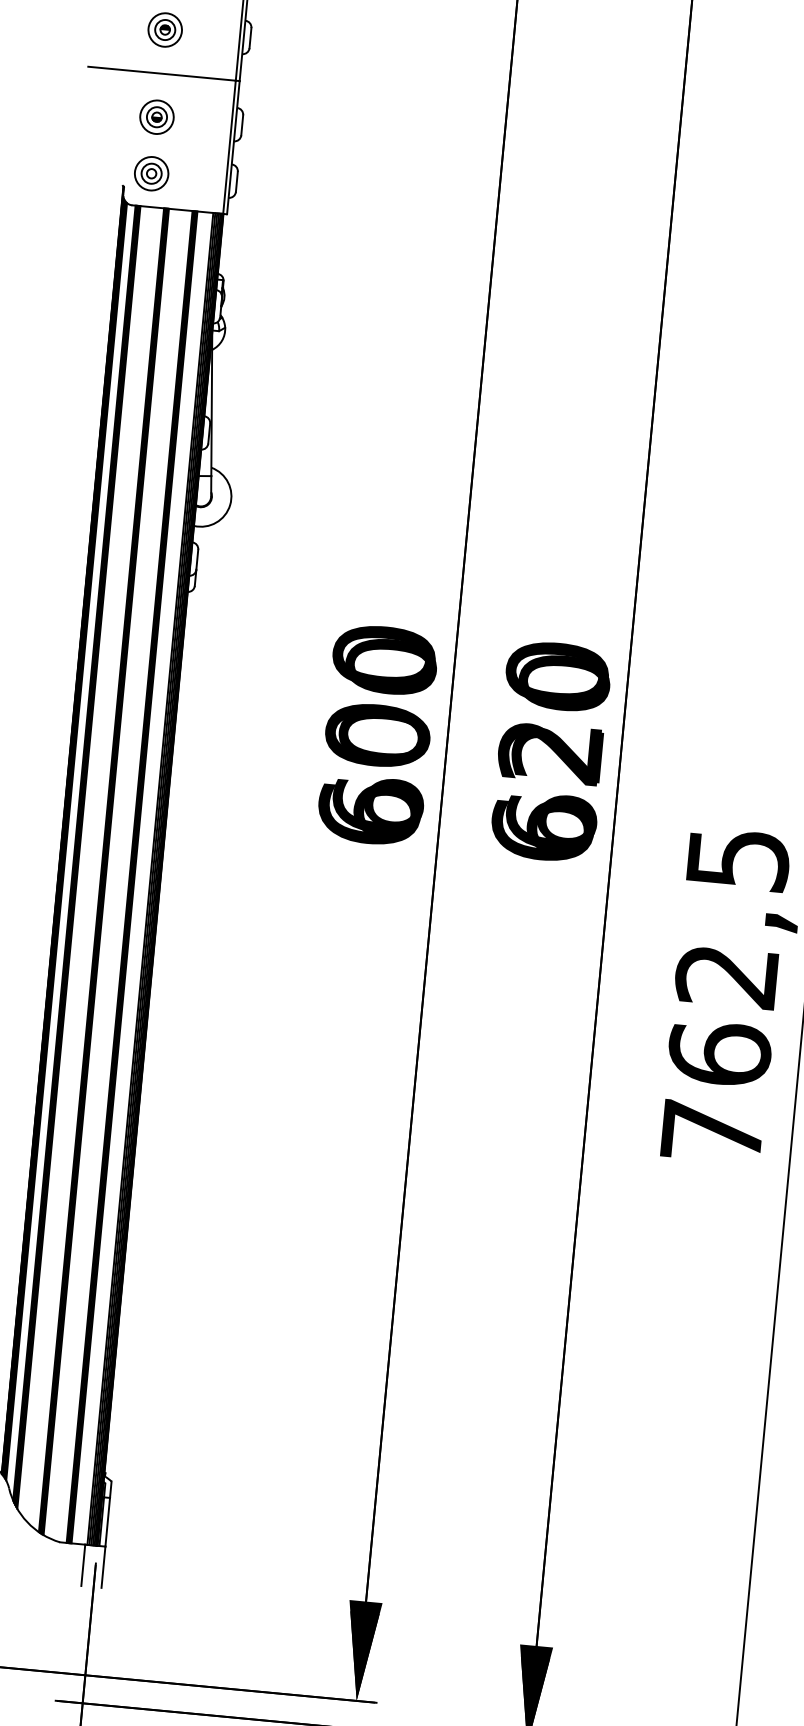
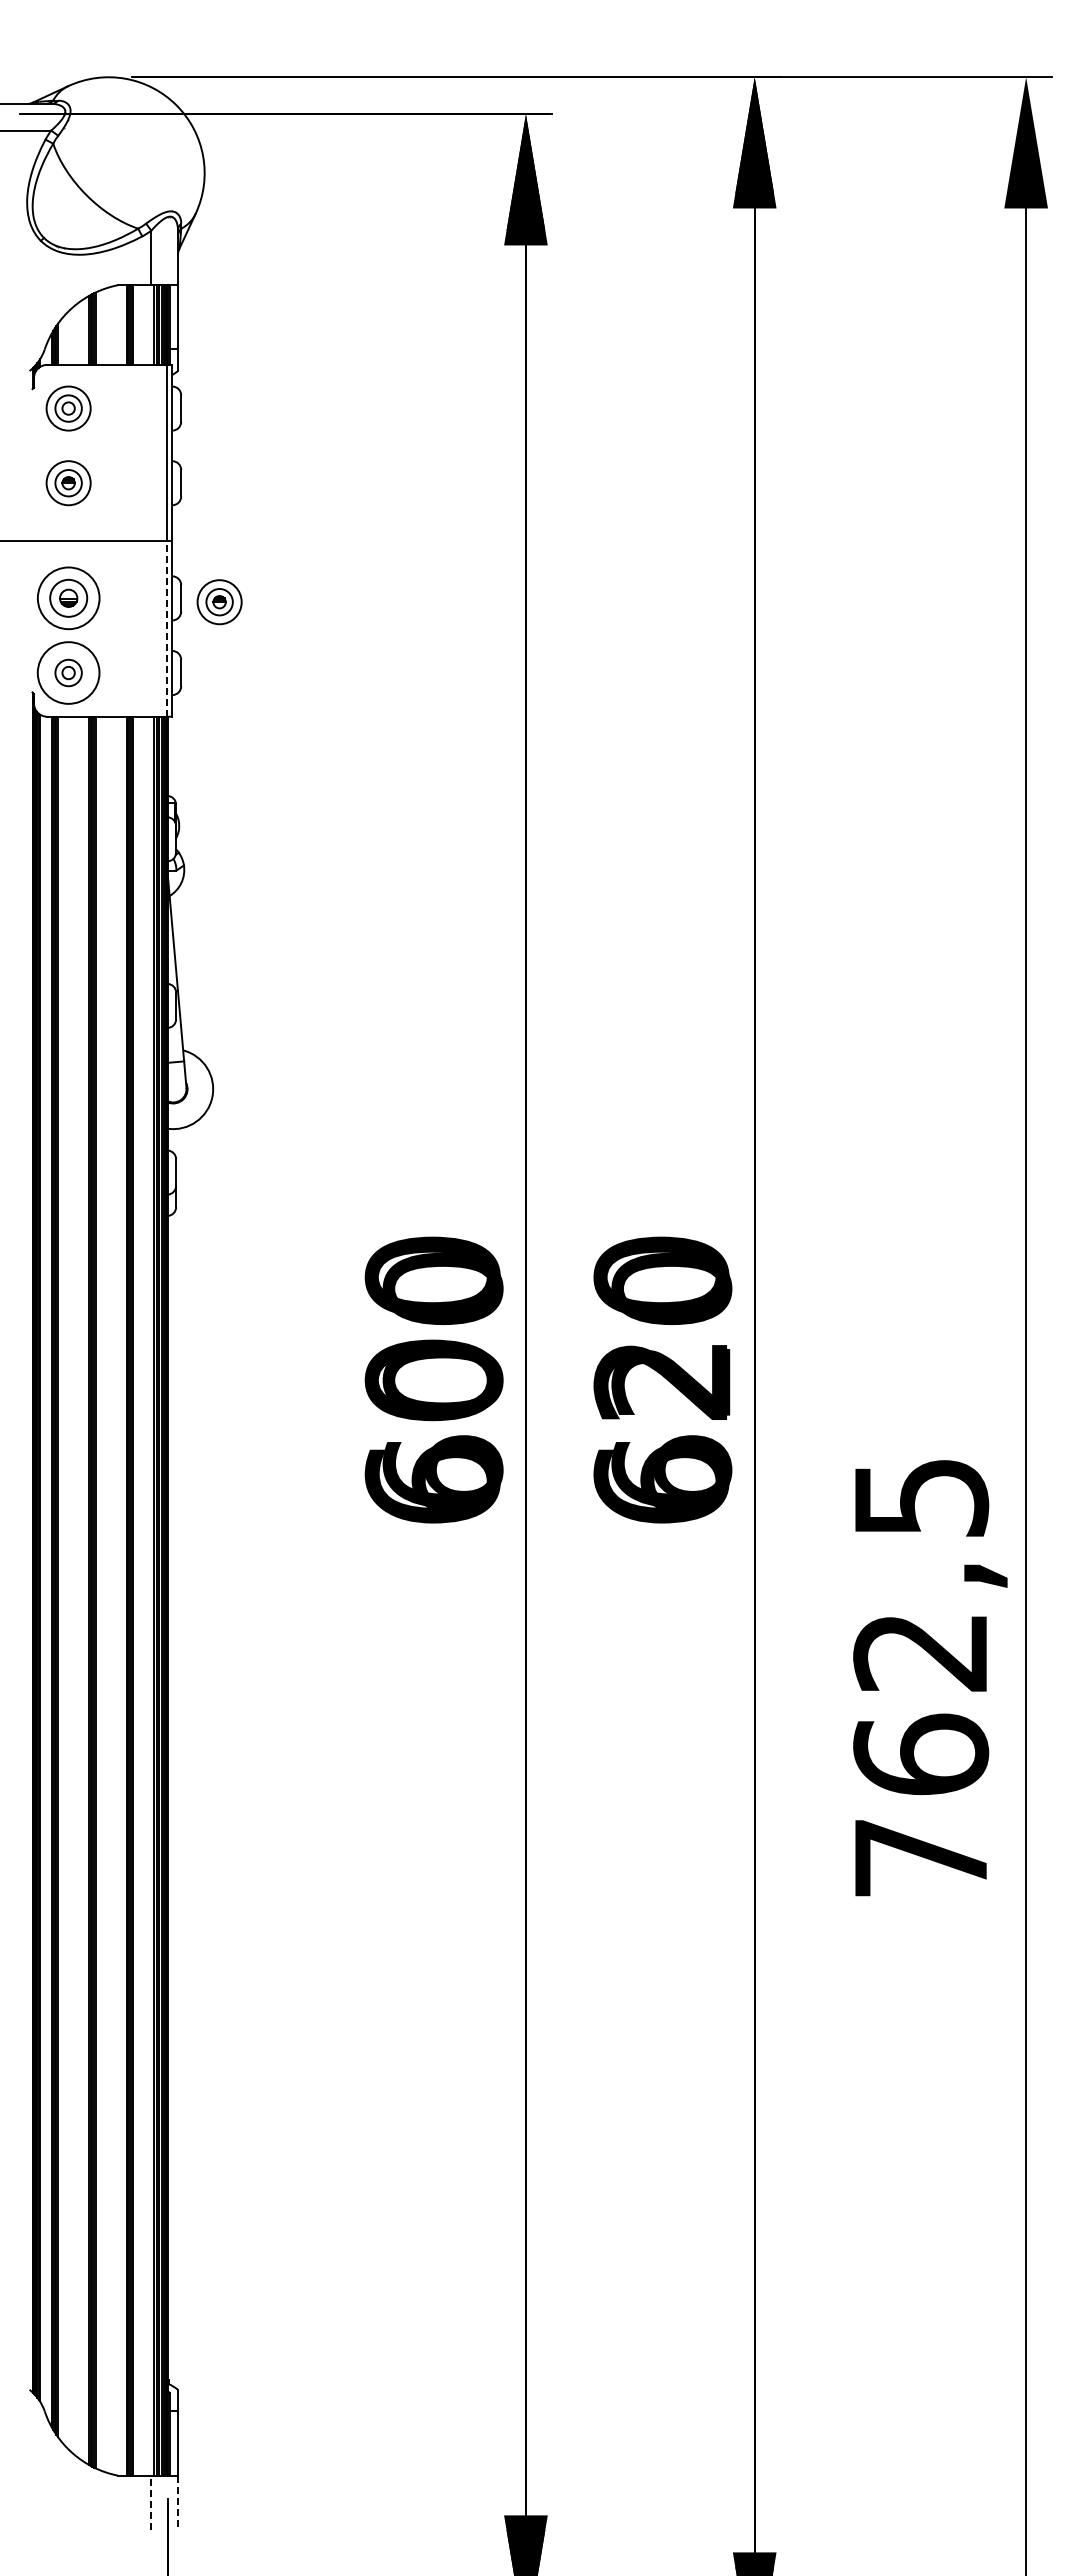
part: (156, 117) -> (68, 598), size x1.4
part: (270, 131) -> (219, 602), added
line: (229, 147) -> (167, 628), solid -> dashed
circle: (151, 174) -> (68, 673), size x1.4
line: (83, 1565) -> (151, 2502), solid -> dashed
line: (103, 1567) -> (178, 2503), solid -> dashed

